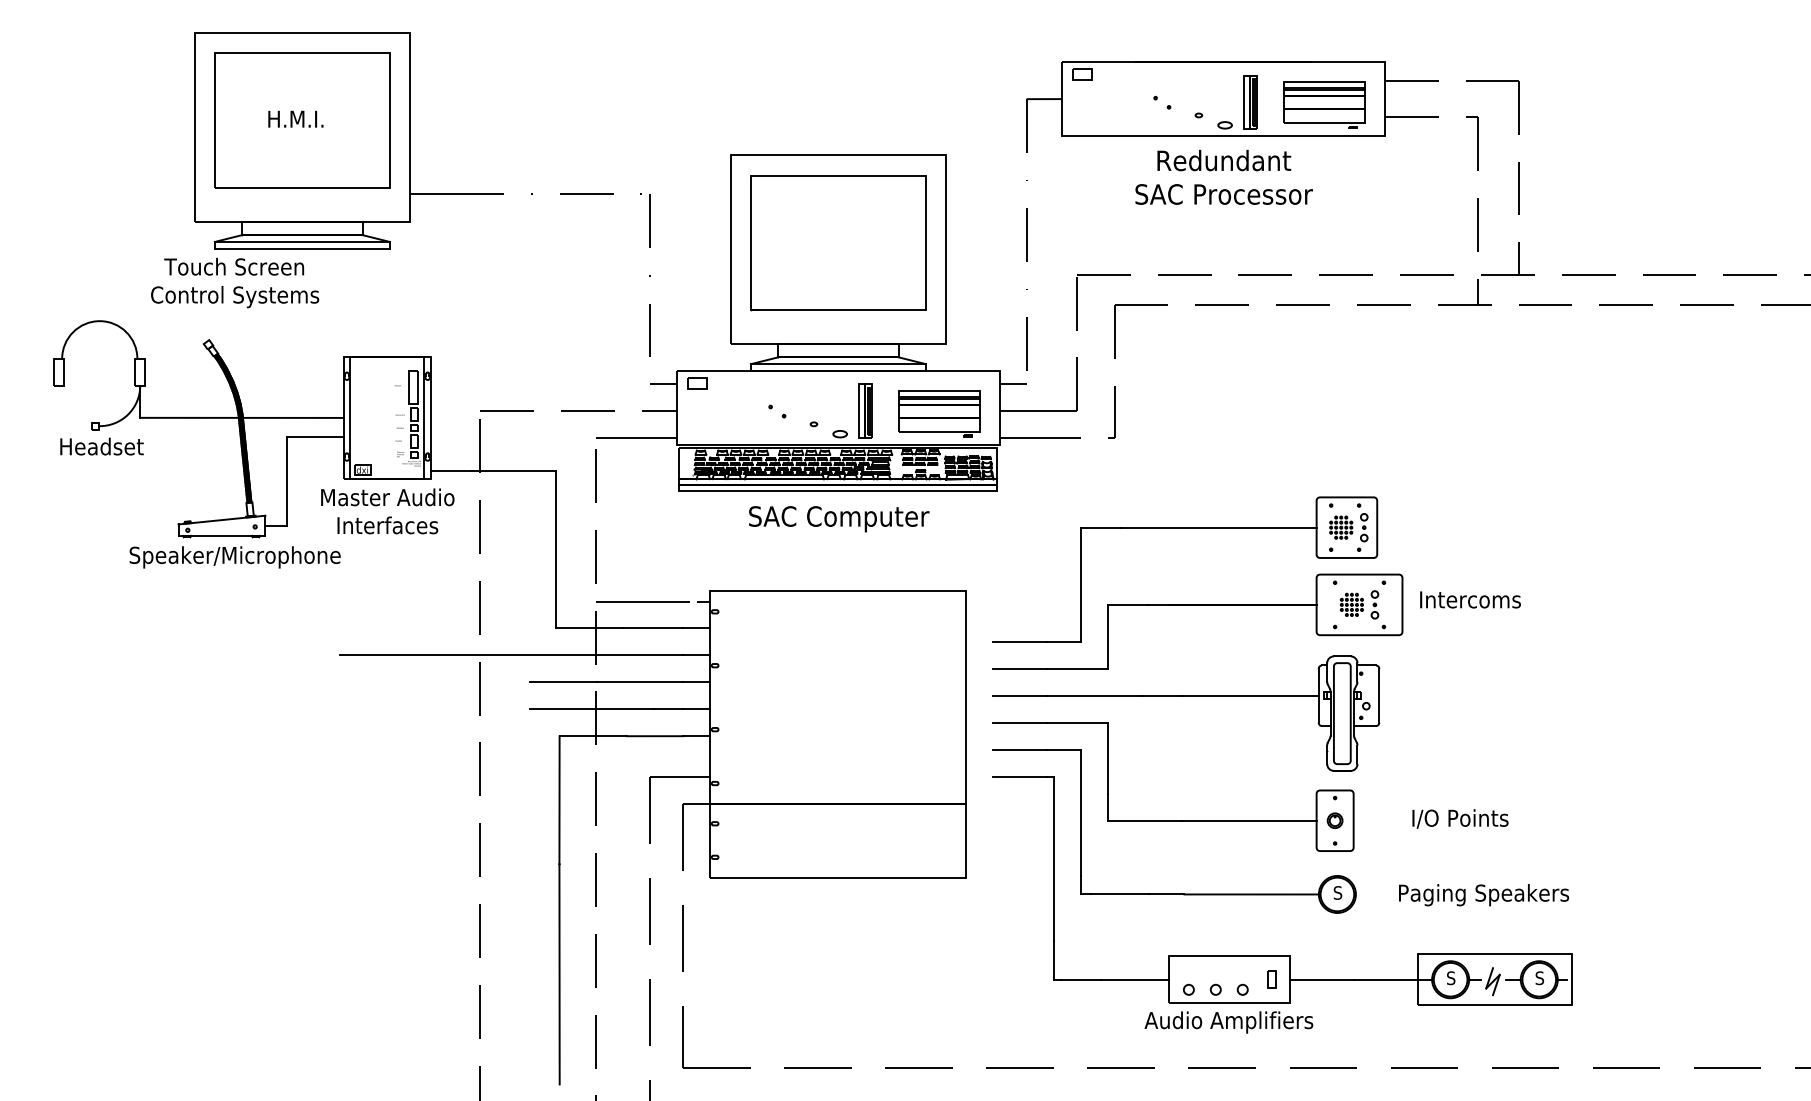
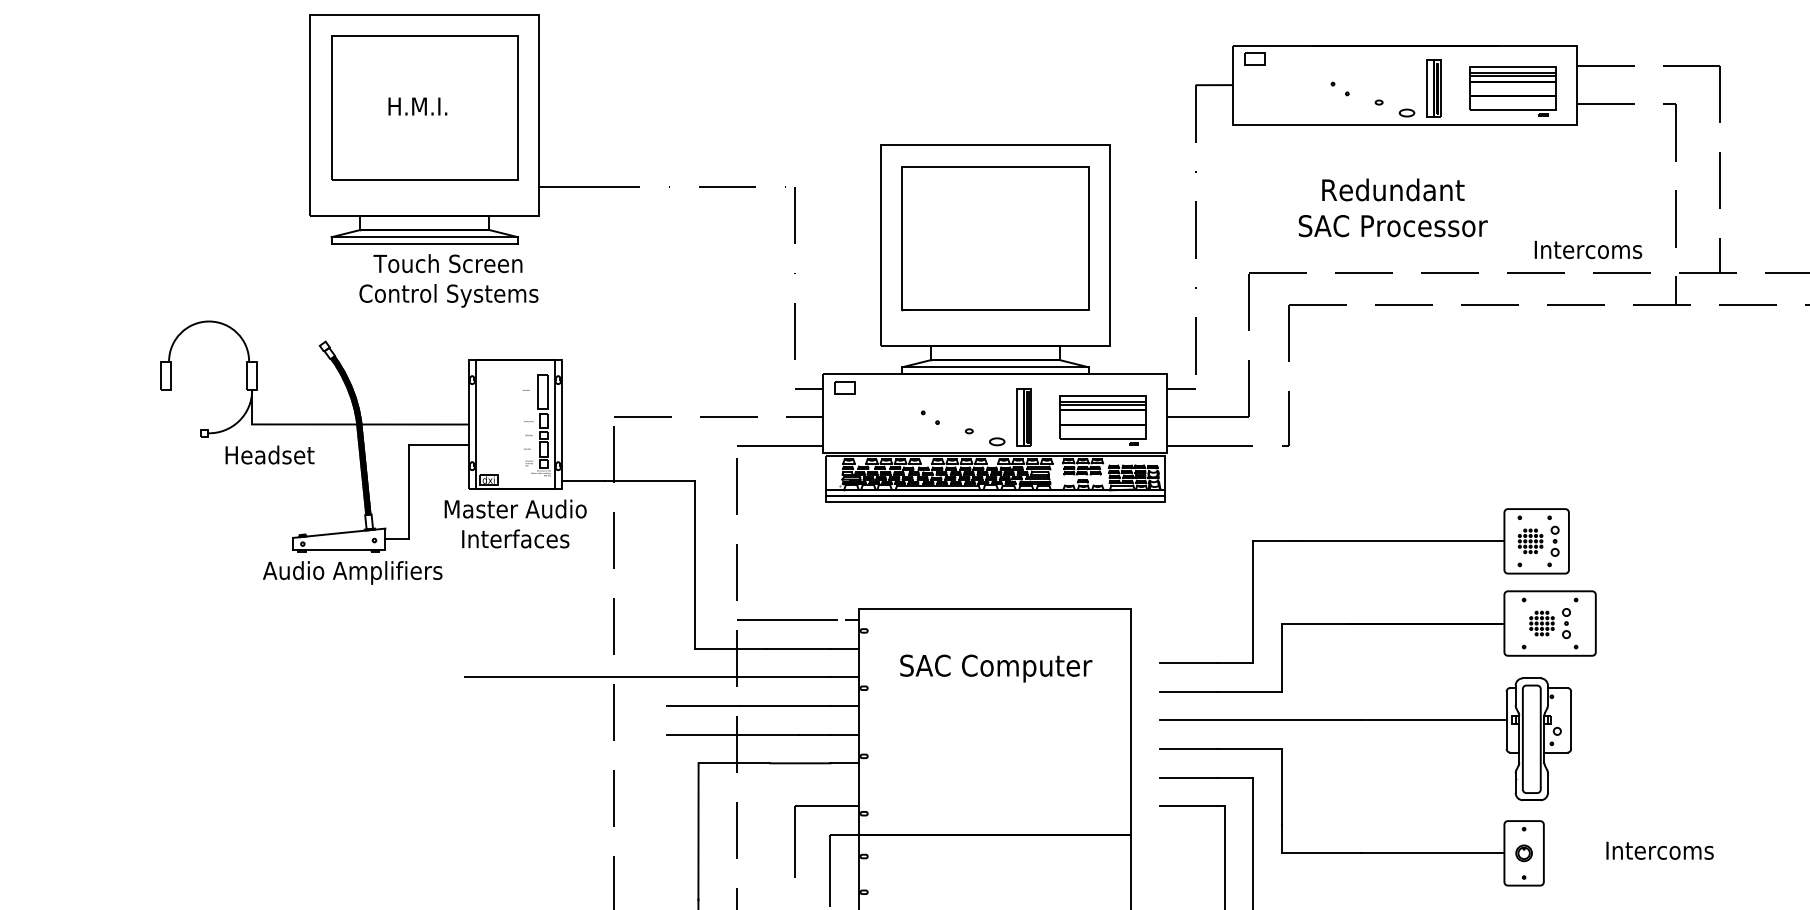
text: (1223, 176) -> (1392, 206), moved
text: (235, 282) -> (449, 280), moved
text: (101, 446) -> (269, 454), moved
text: (839, 519) -> (996, 668), moved
text: (234, 557) -> (352, 573), Speaker/Microphone -> Audio Amplifiers
text: (1470, 599) -> (1588, 249), moved
text: (1464, 818) -> (1661, 850), I/O Points -> Intercoms

